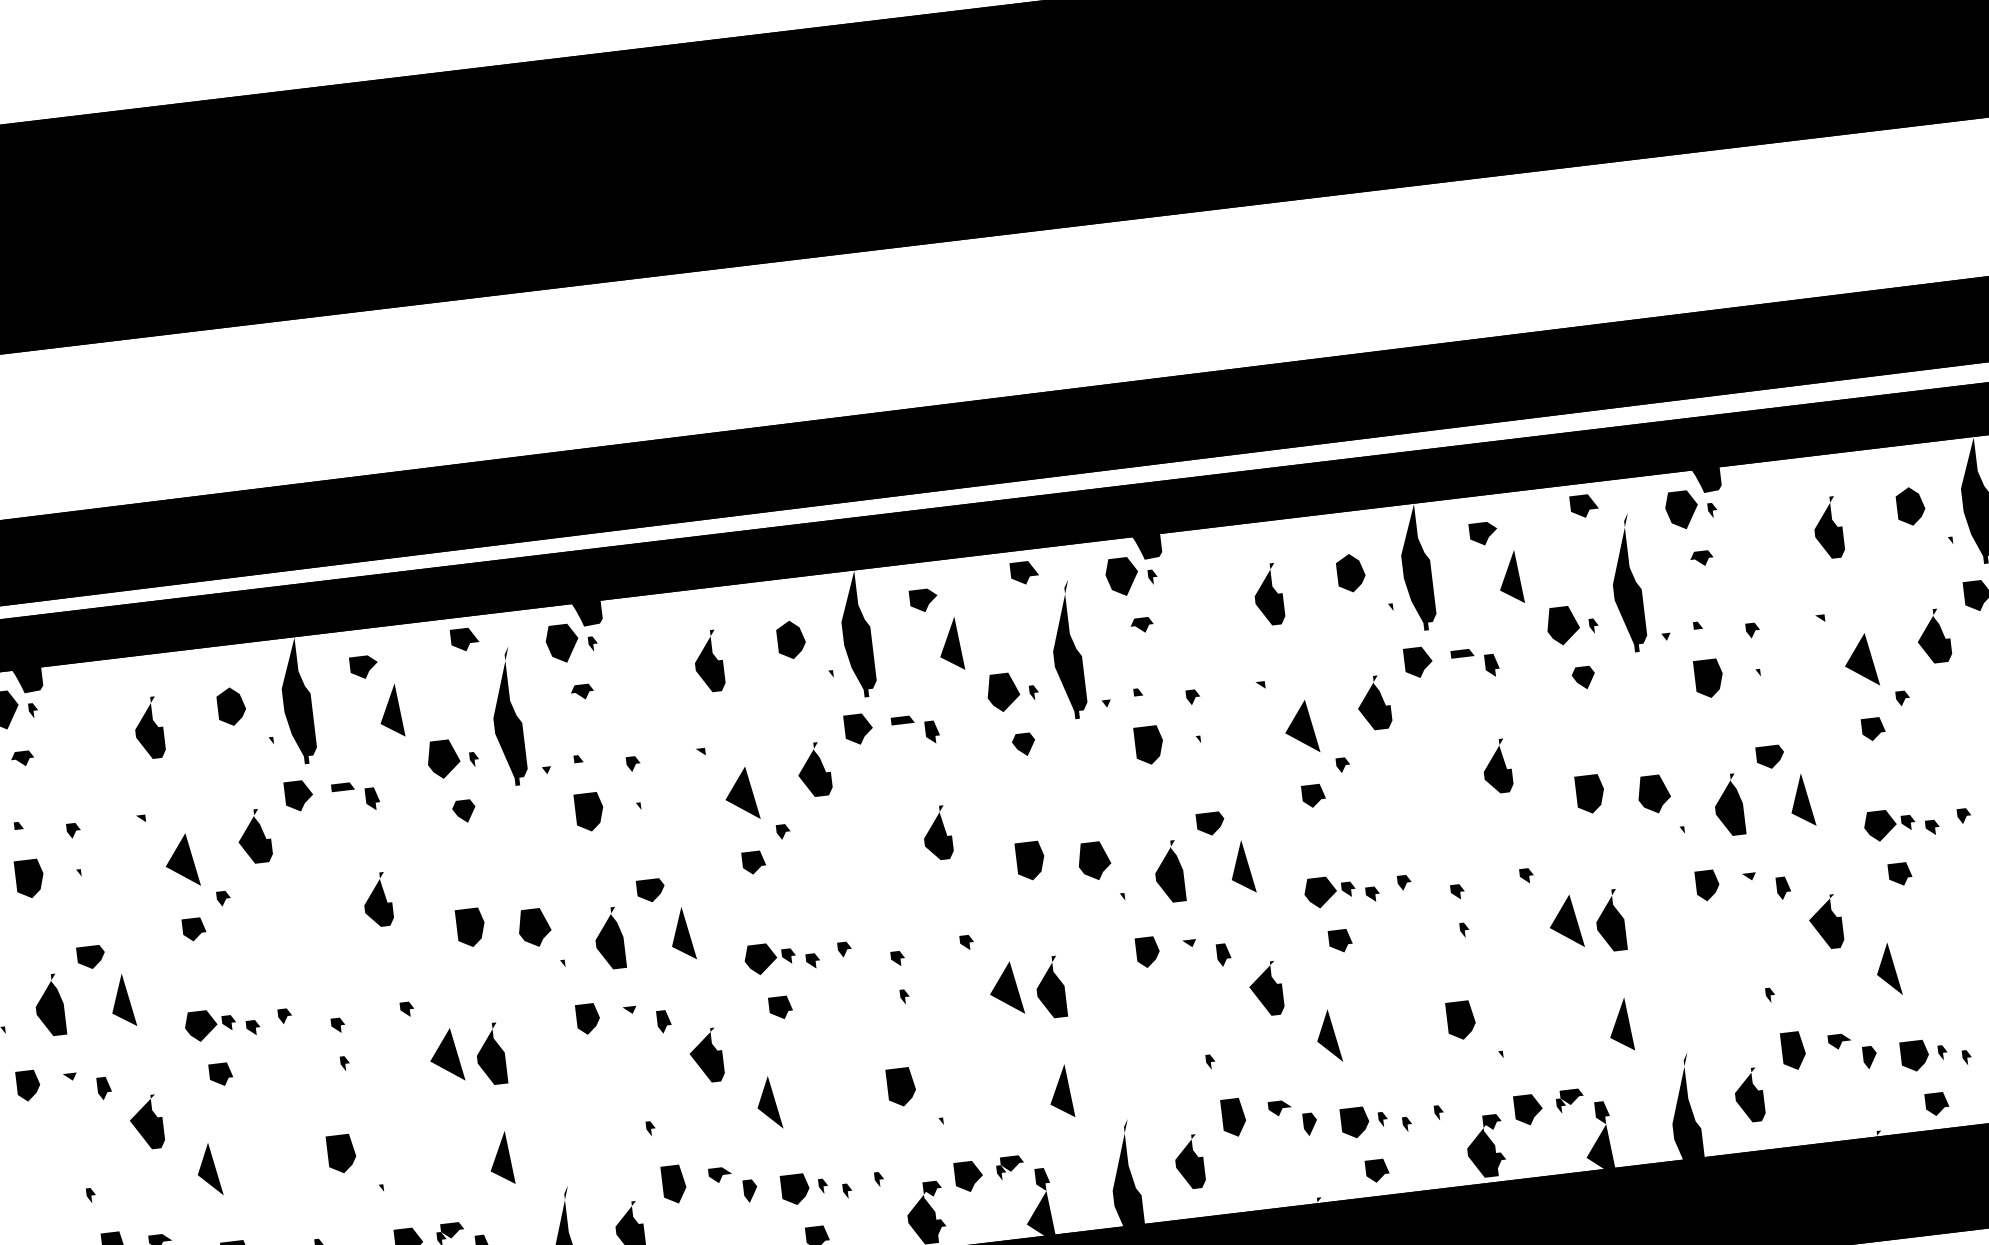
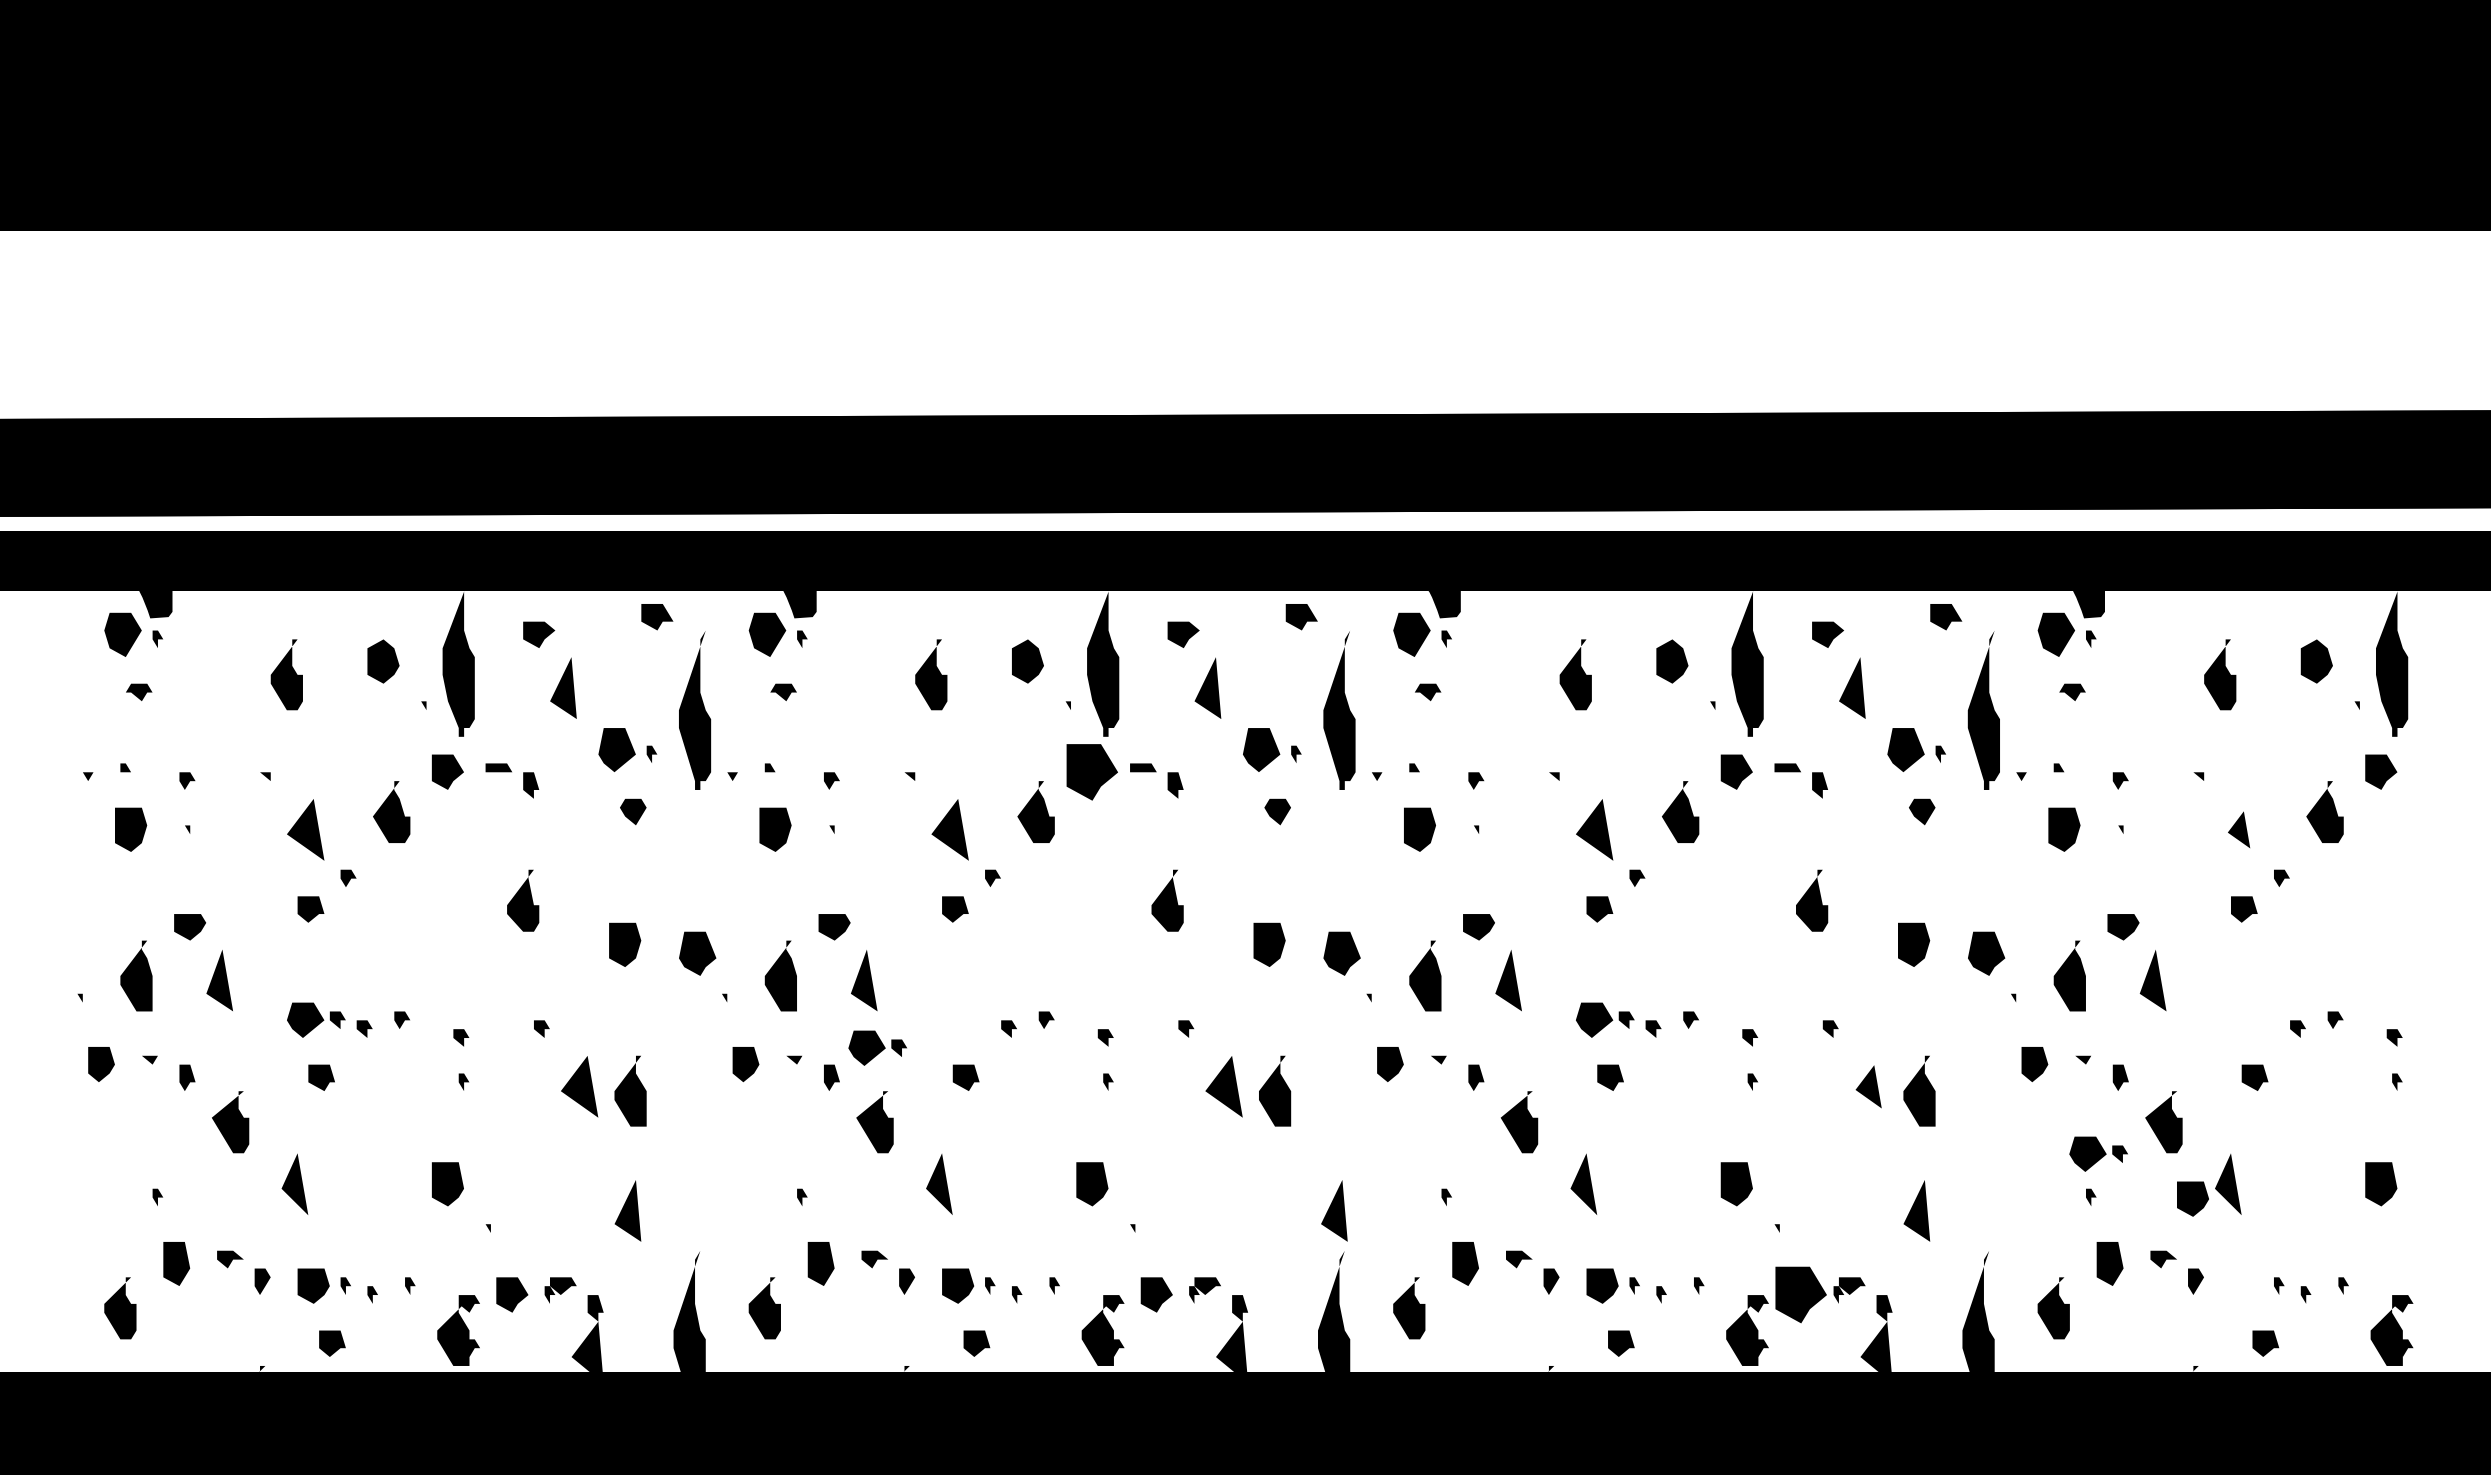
part: (1860, 660) -> (2238, 829), size x0.6
part: (858, 728) -> (1092, 771), size x1.6
part: (1889, 824) -> (2098, 1153), moved
part: (1565, 921) -> (1868, 1086), size x0.7
part: (769, 957) -> (877, 1047), moved
part: (1914, 1055) -> (2192, 1198), moved
part: (1060, 1091) -> (1334, 1210), moved
part: (1528, 1109) -> (1801, 1294), size x1.6

